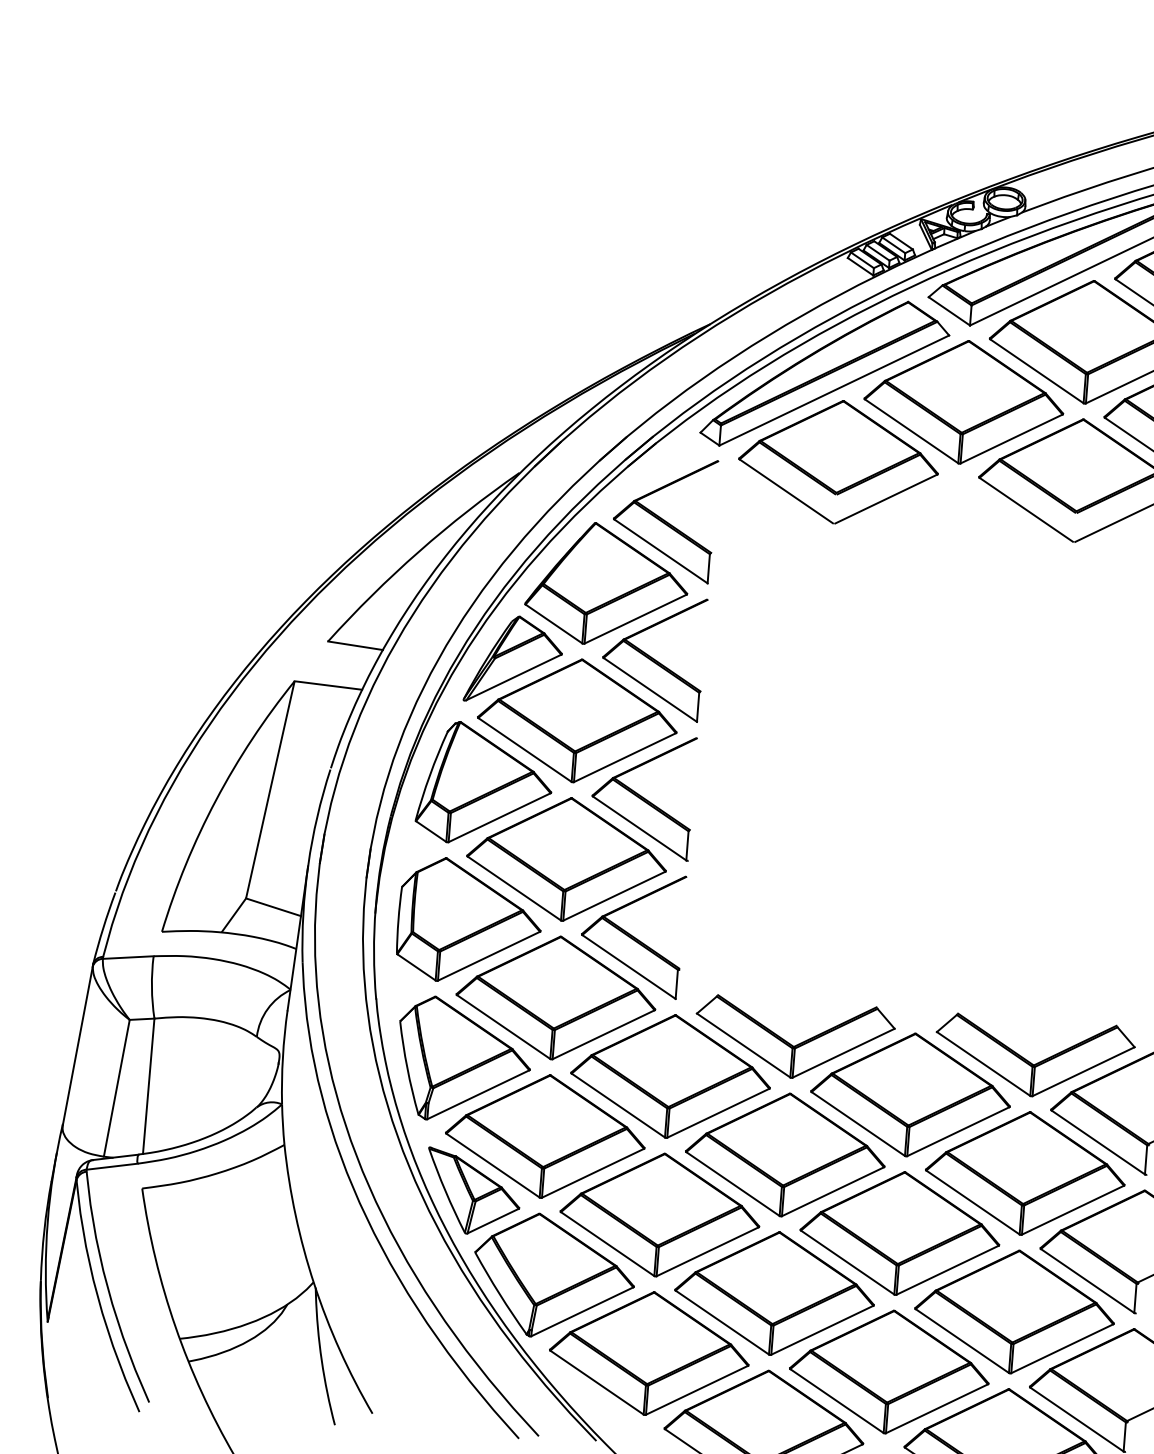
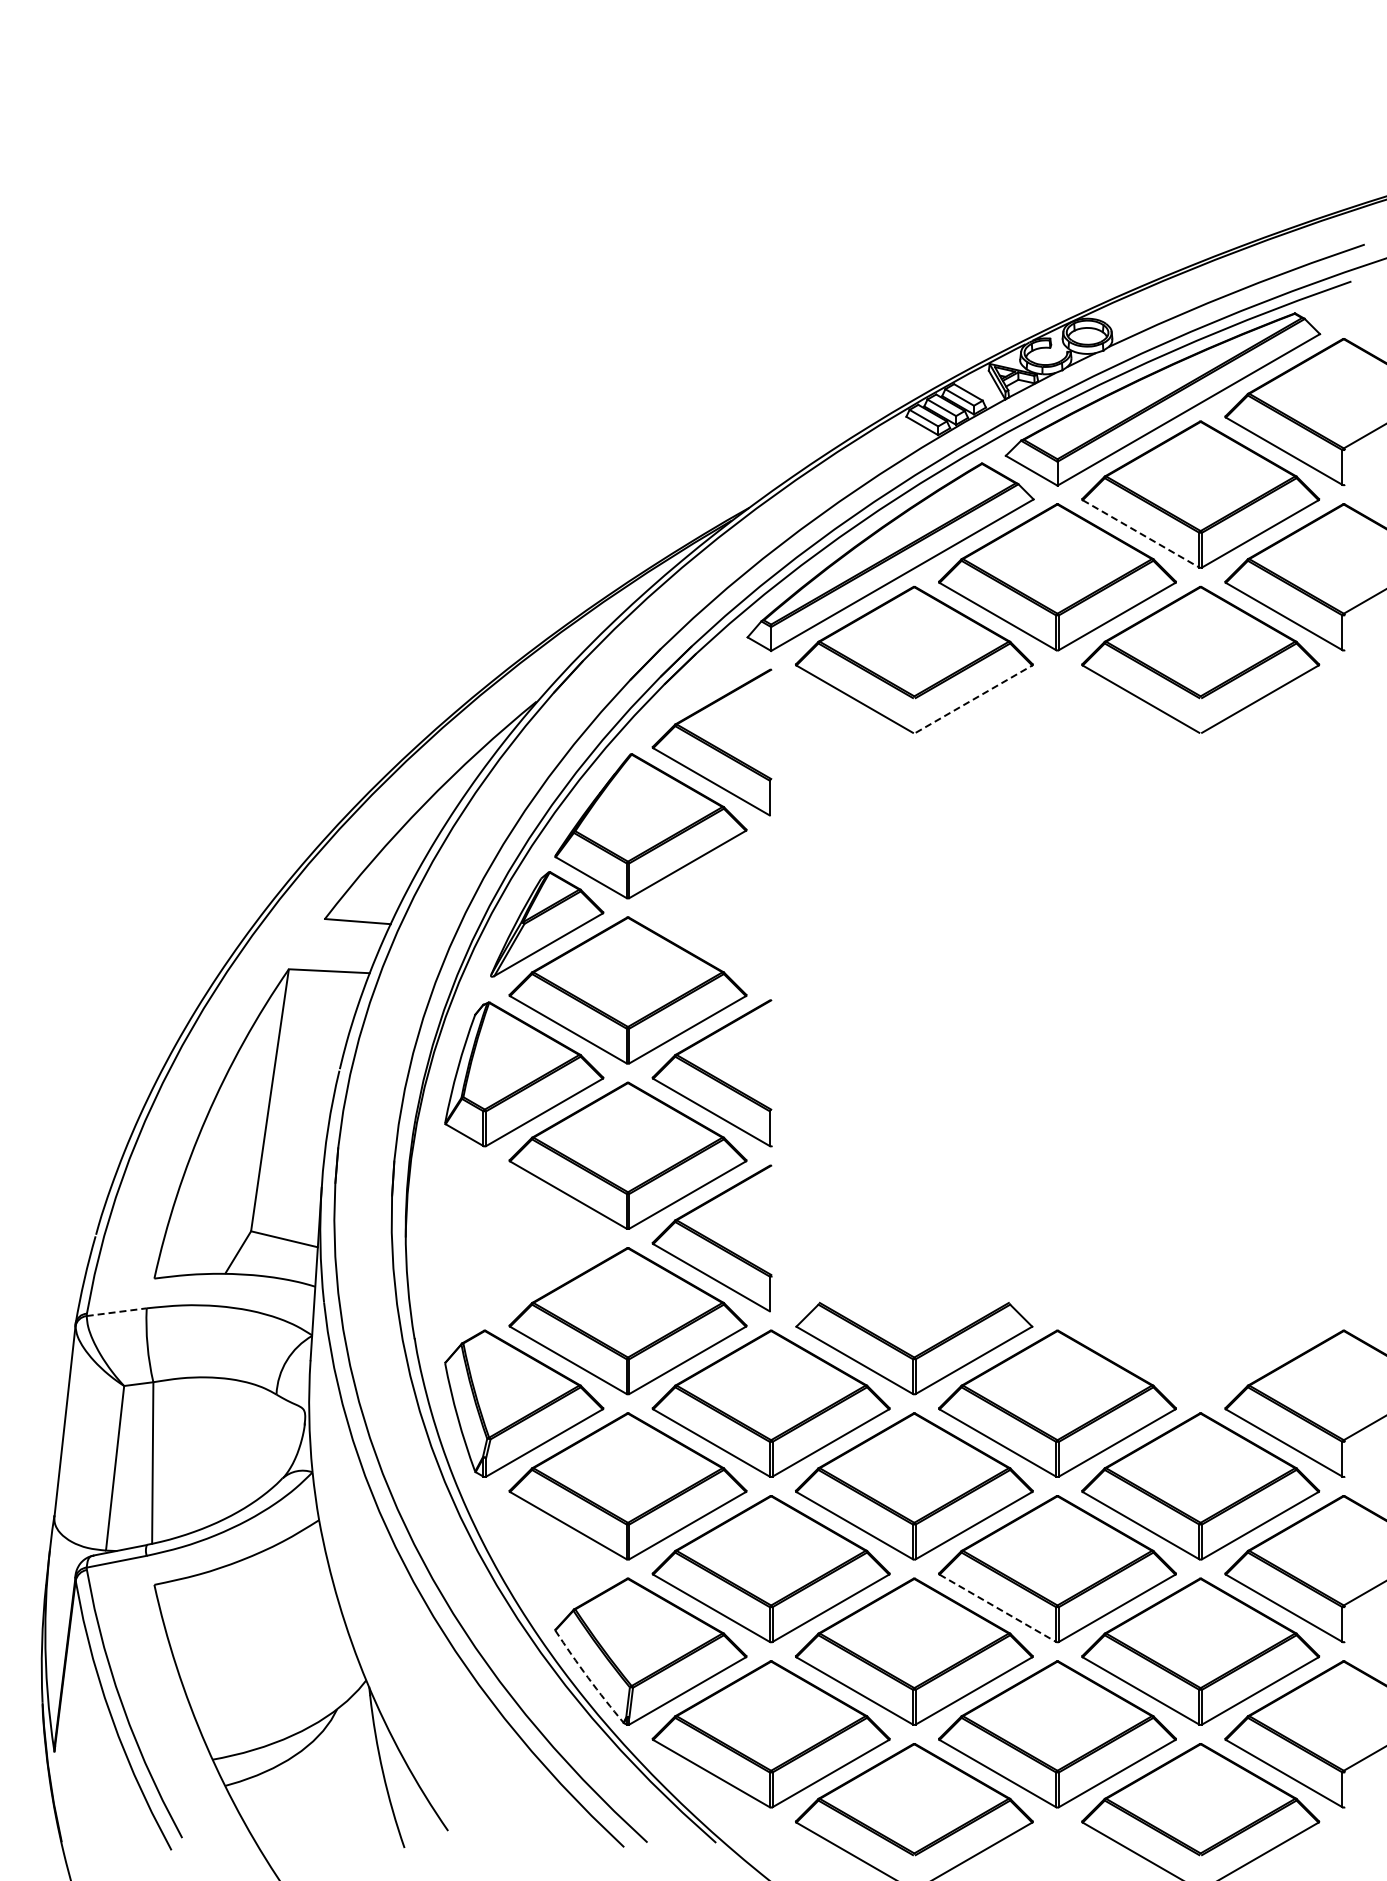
line: (1037, 371) -> (1141, 534), solid -> dashed
line: (886, 498) -> (974, 698), solid -> dashed
part: (652, 656) -> (711, 907), removed
part: (469, 921) -> (518, 1238), removed
line: (128, 957) -> (117, 1312), solid -> dashed
part: (1031, 1062) -> (1197, 1354), removed
part: (473, 1191) -> (547, 1558), removed
line: (848, 1262) -> (998, 1608), solid -> dashed
arc: (500, 1294) -> (588, 1677), solid -> dashed

